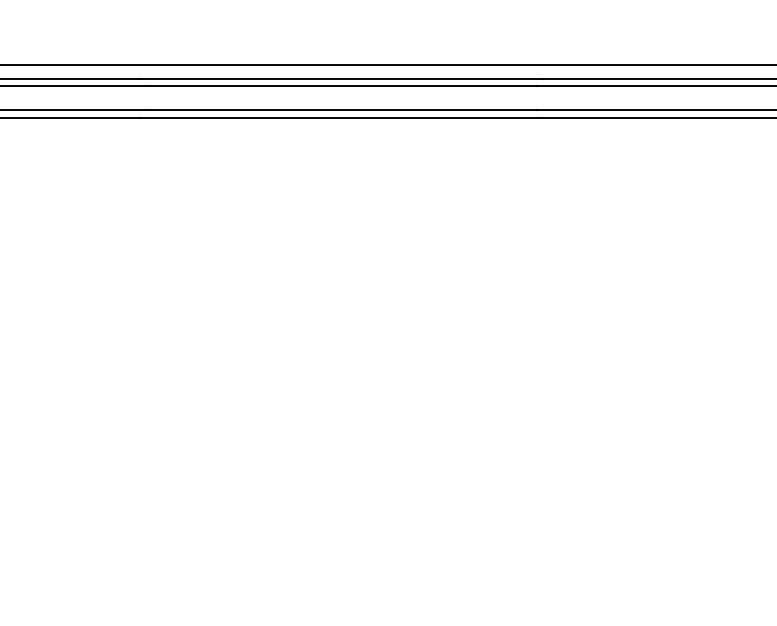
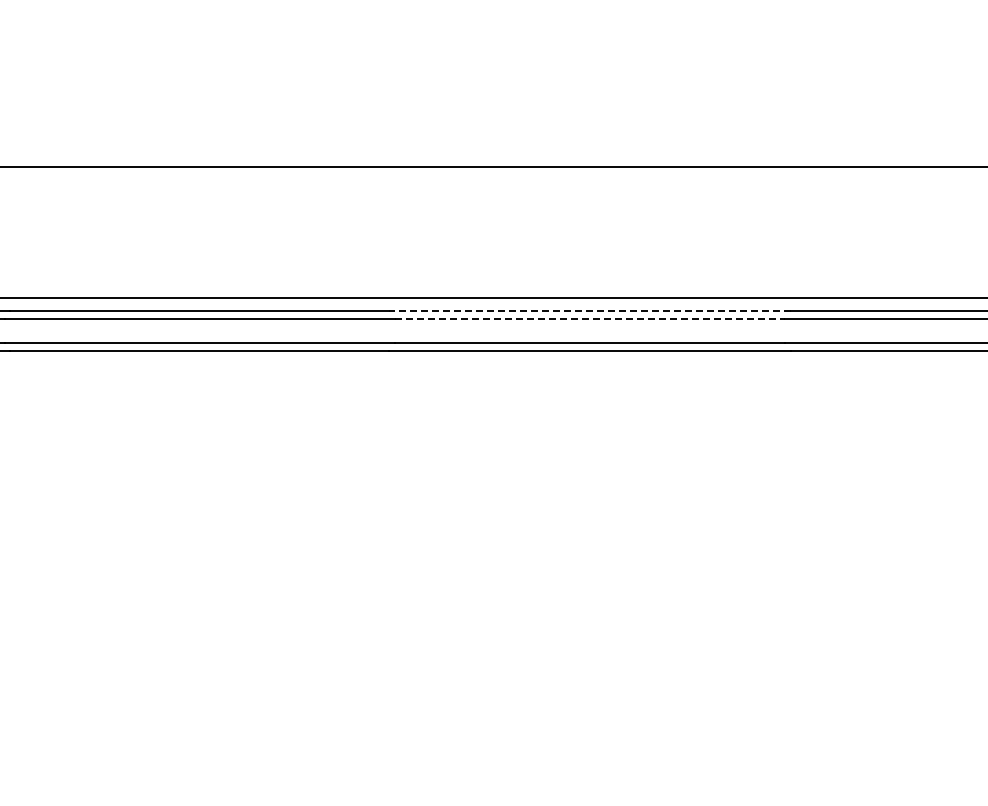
line: (341, 78) -> (590, 311), solid -> dashed
line: (341, 86) -> (590, 319), solid -> dashed

